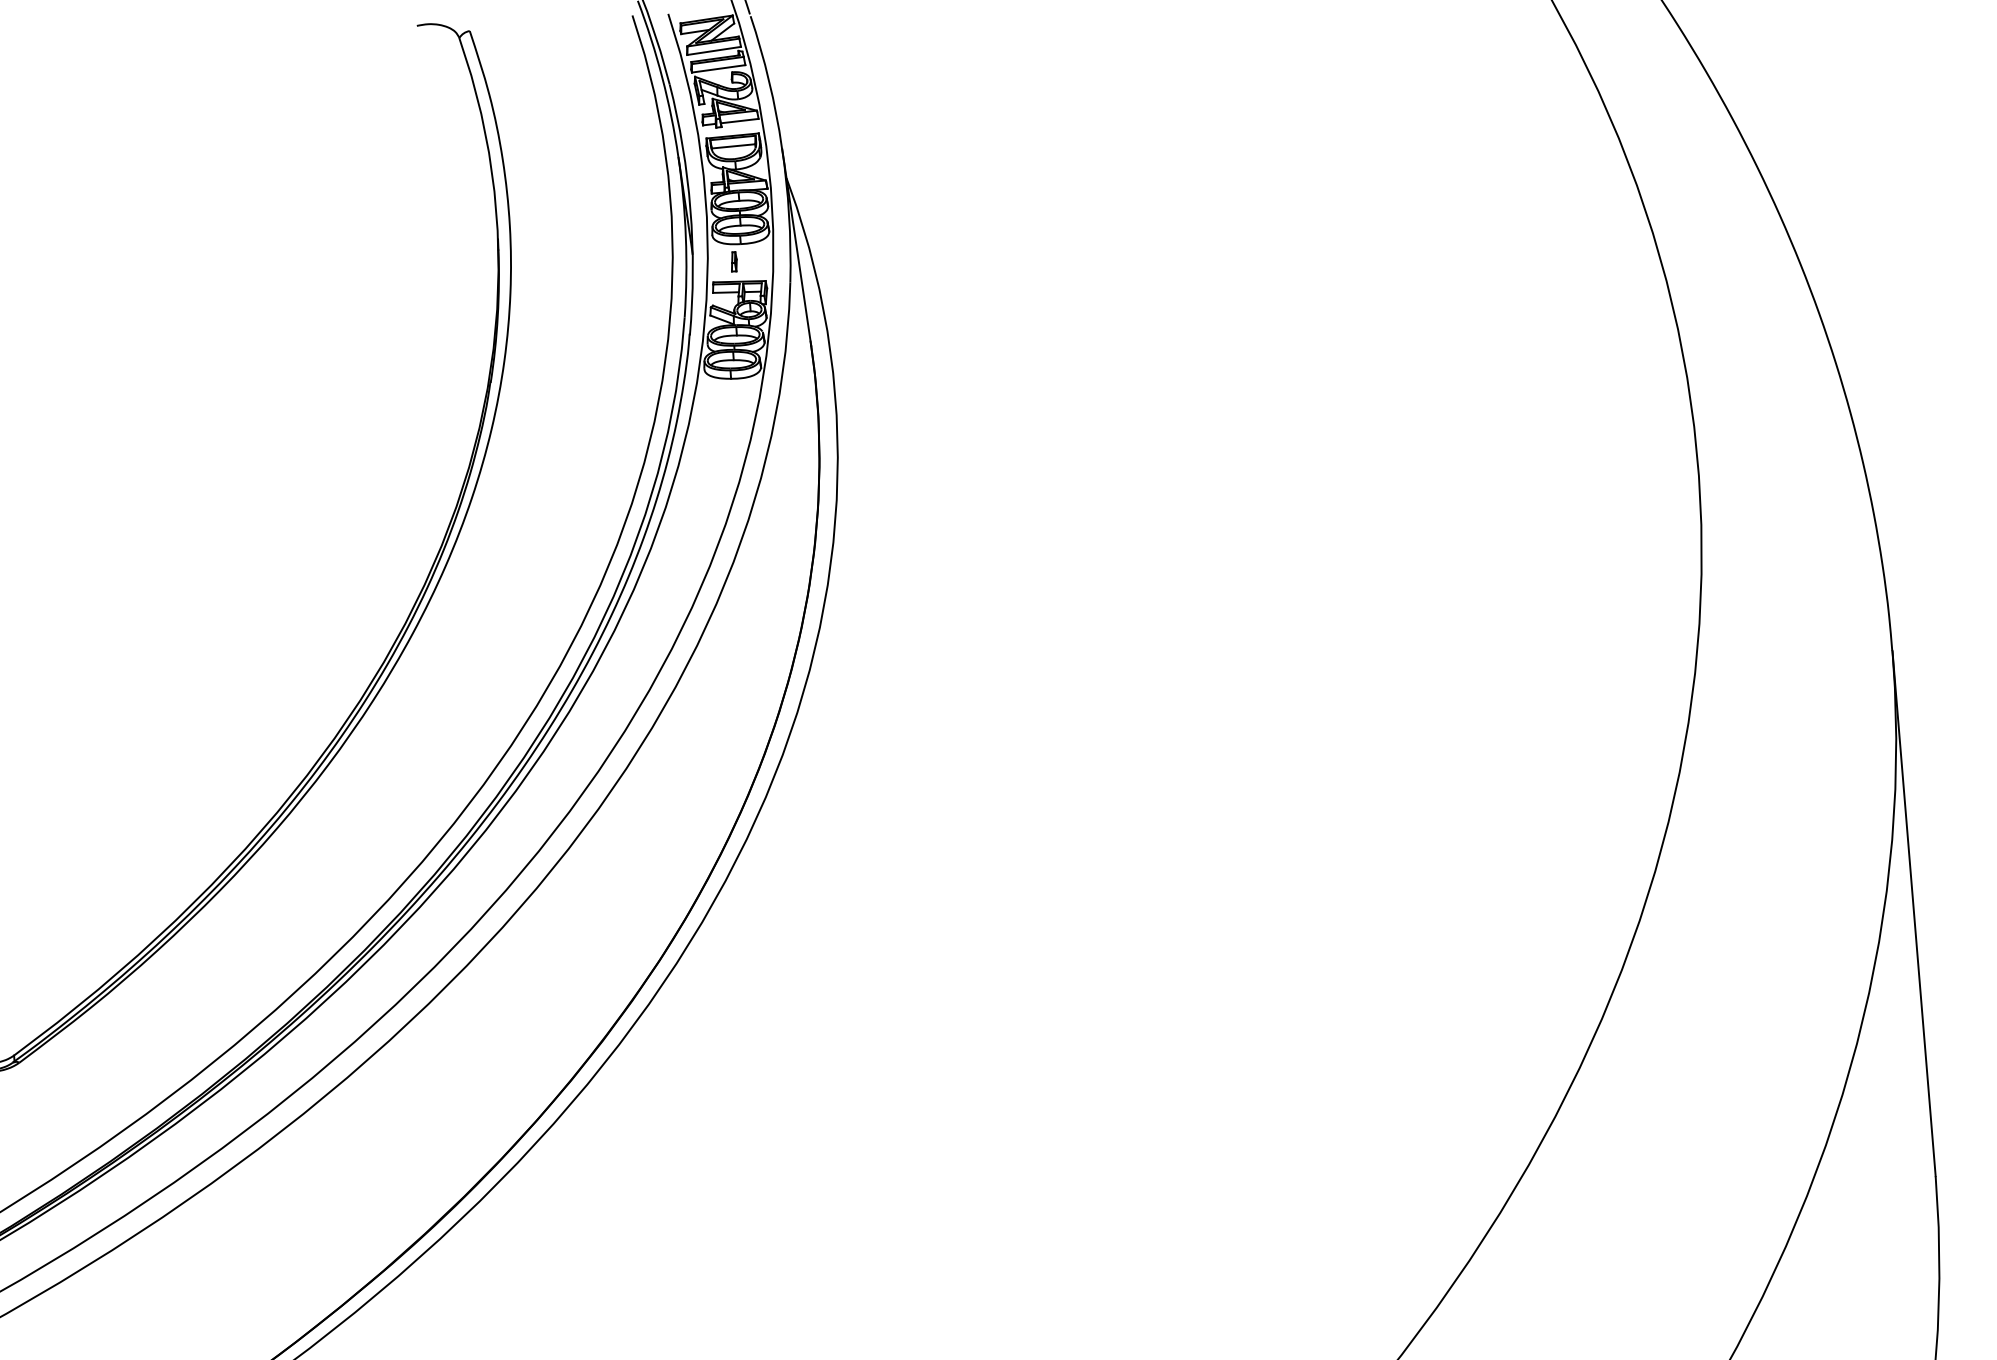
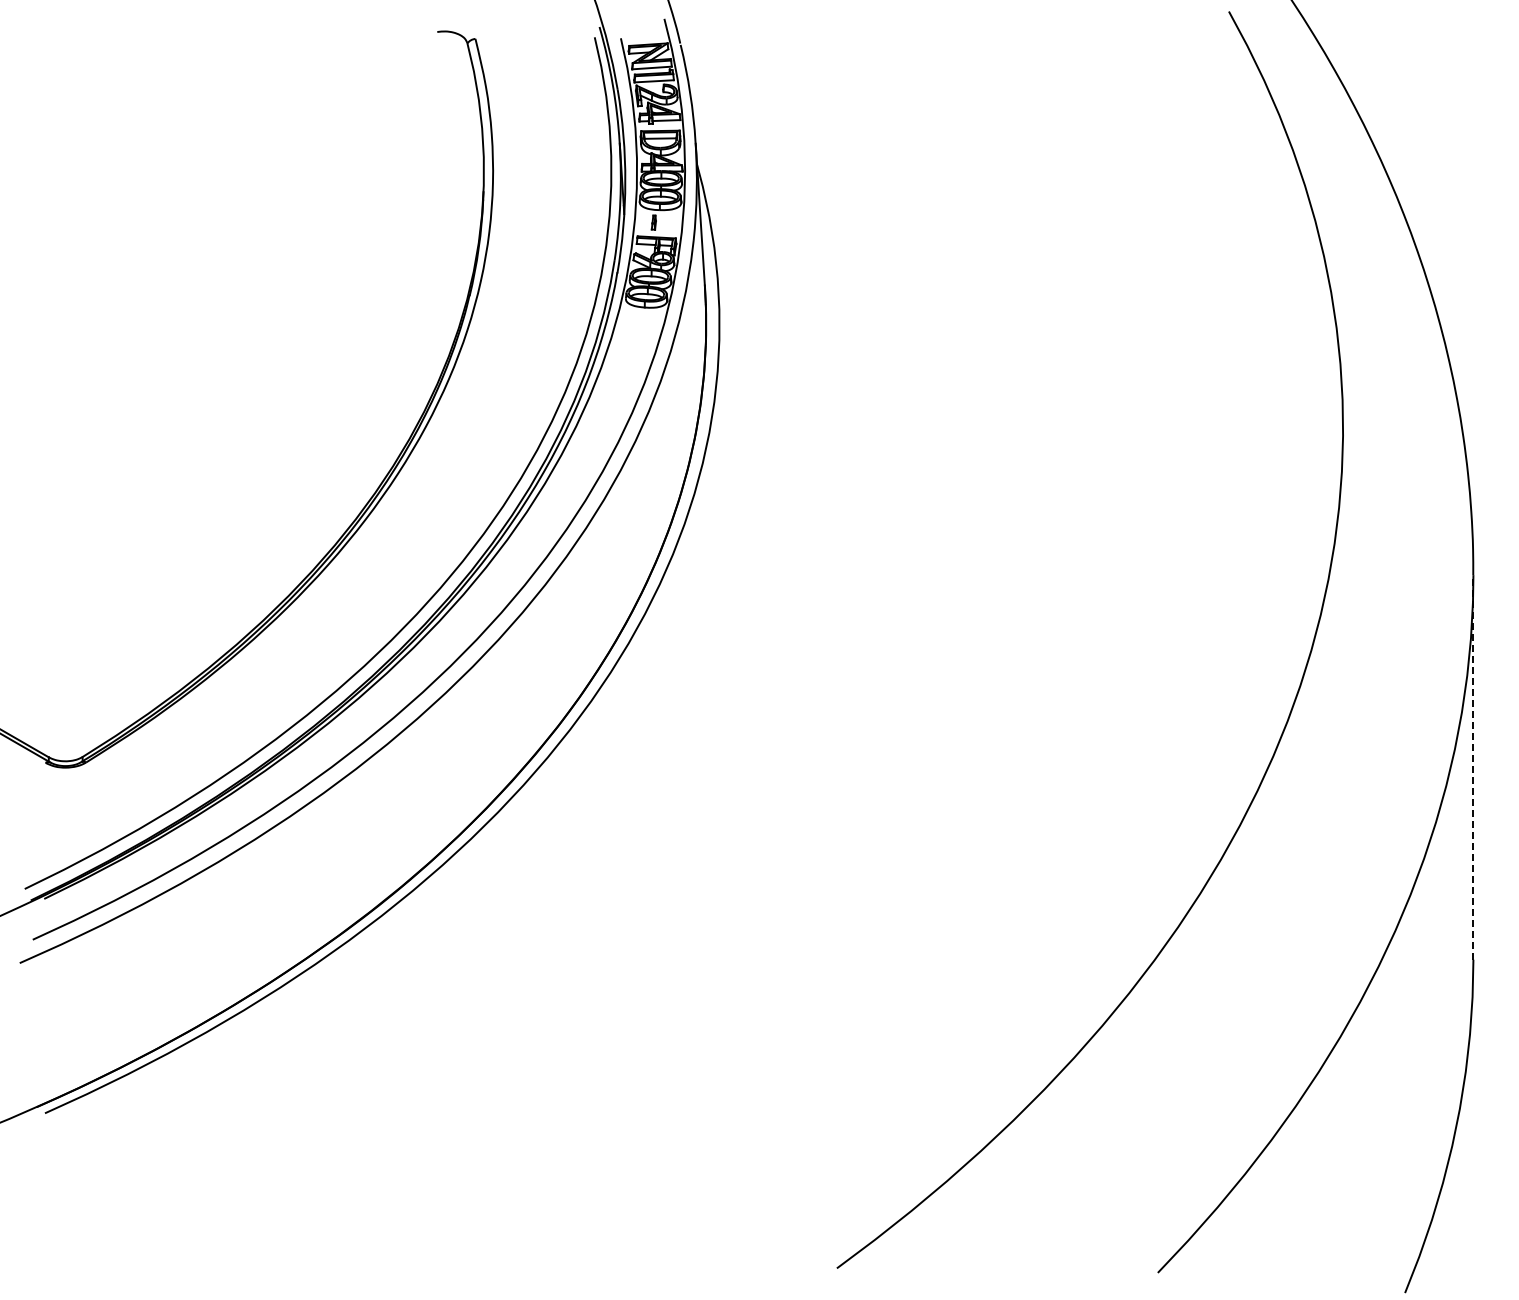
line: (1914, 912) -> (1473, 766), solid -> dashed

